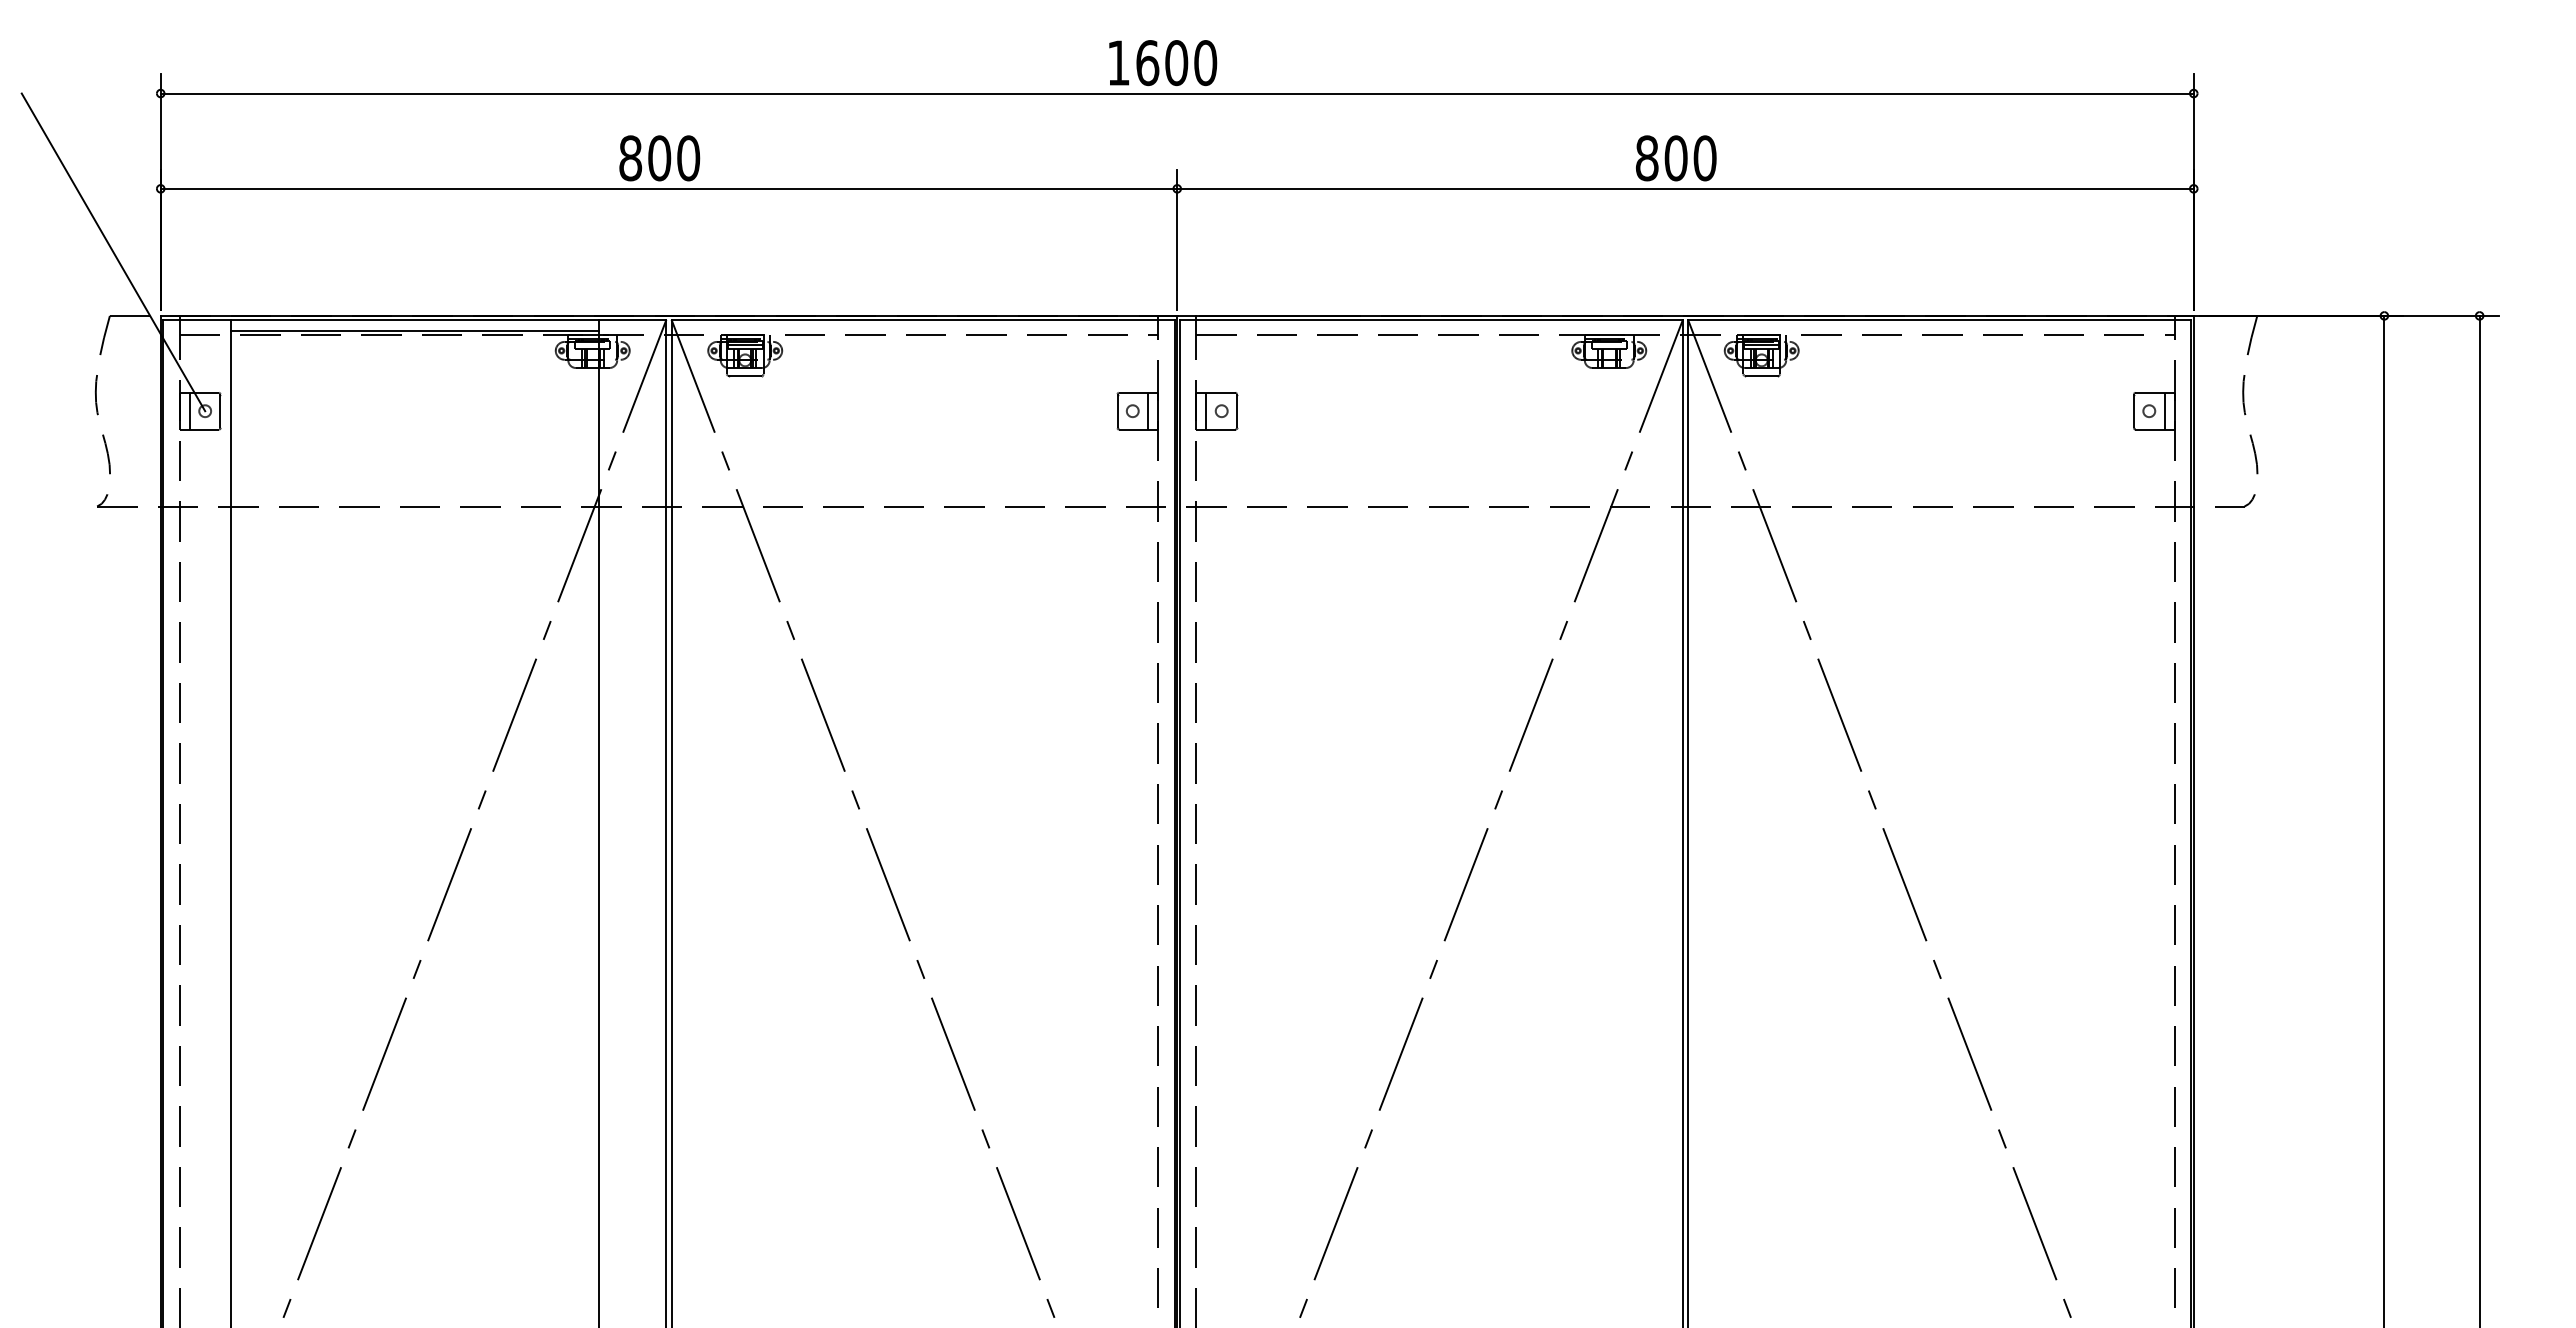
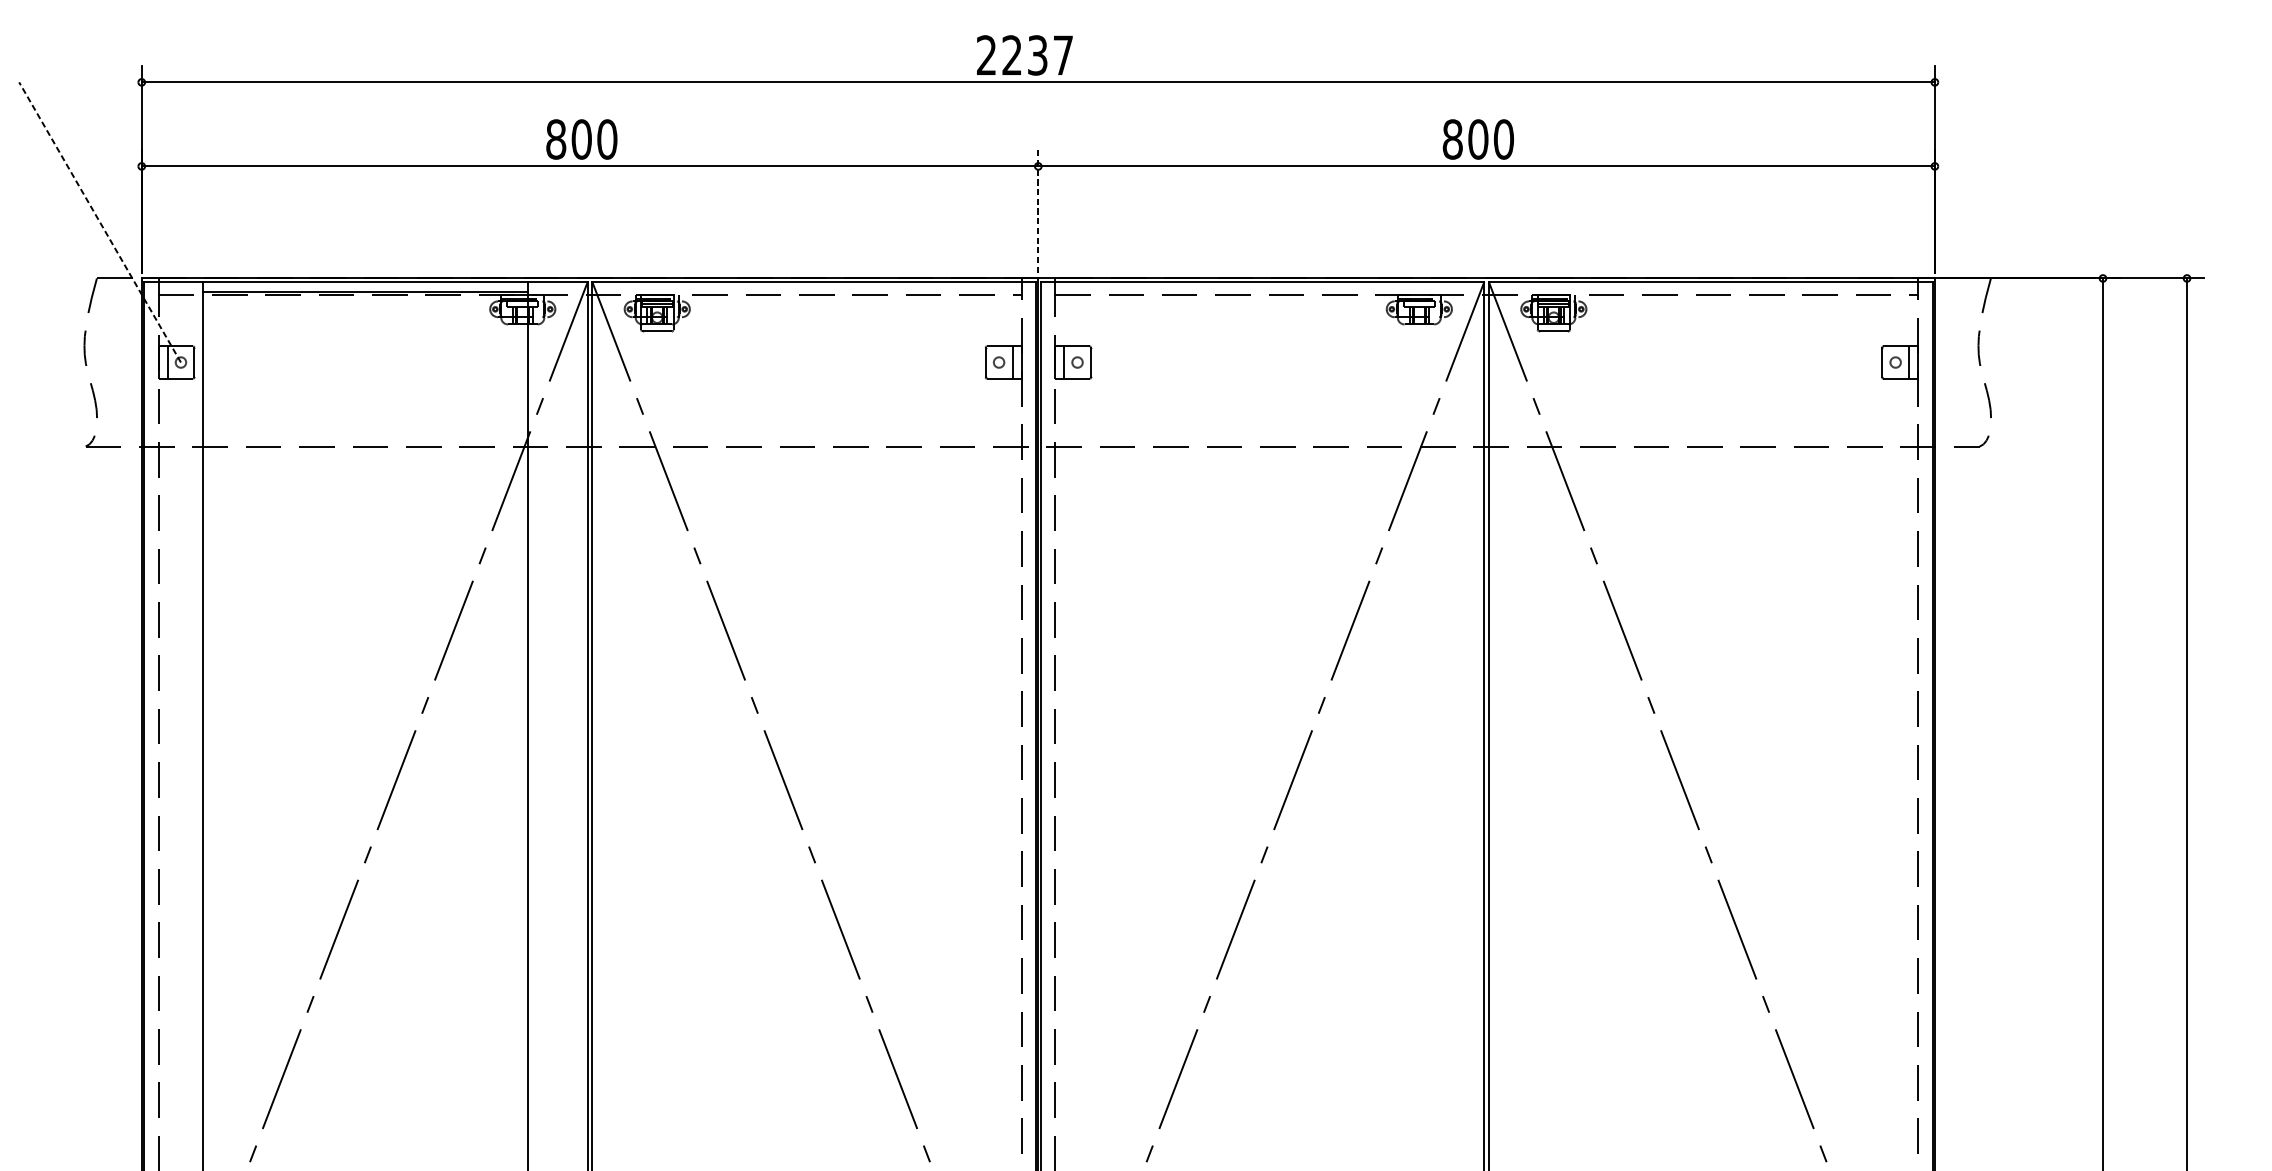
text: (1162, 63) -> (1025, 55), 1600 -> 2237
line: (1177, 239) -> (1038, 211), solid -> dashed
line: (113, 251) -> (100, 221), solid -> dashed

